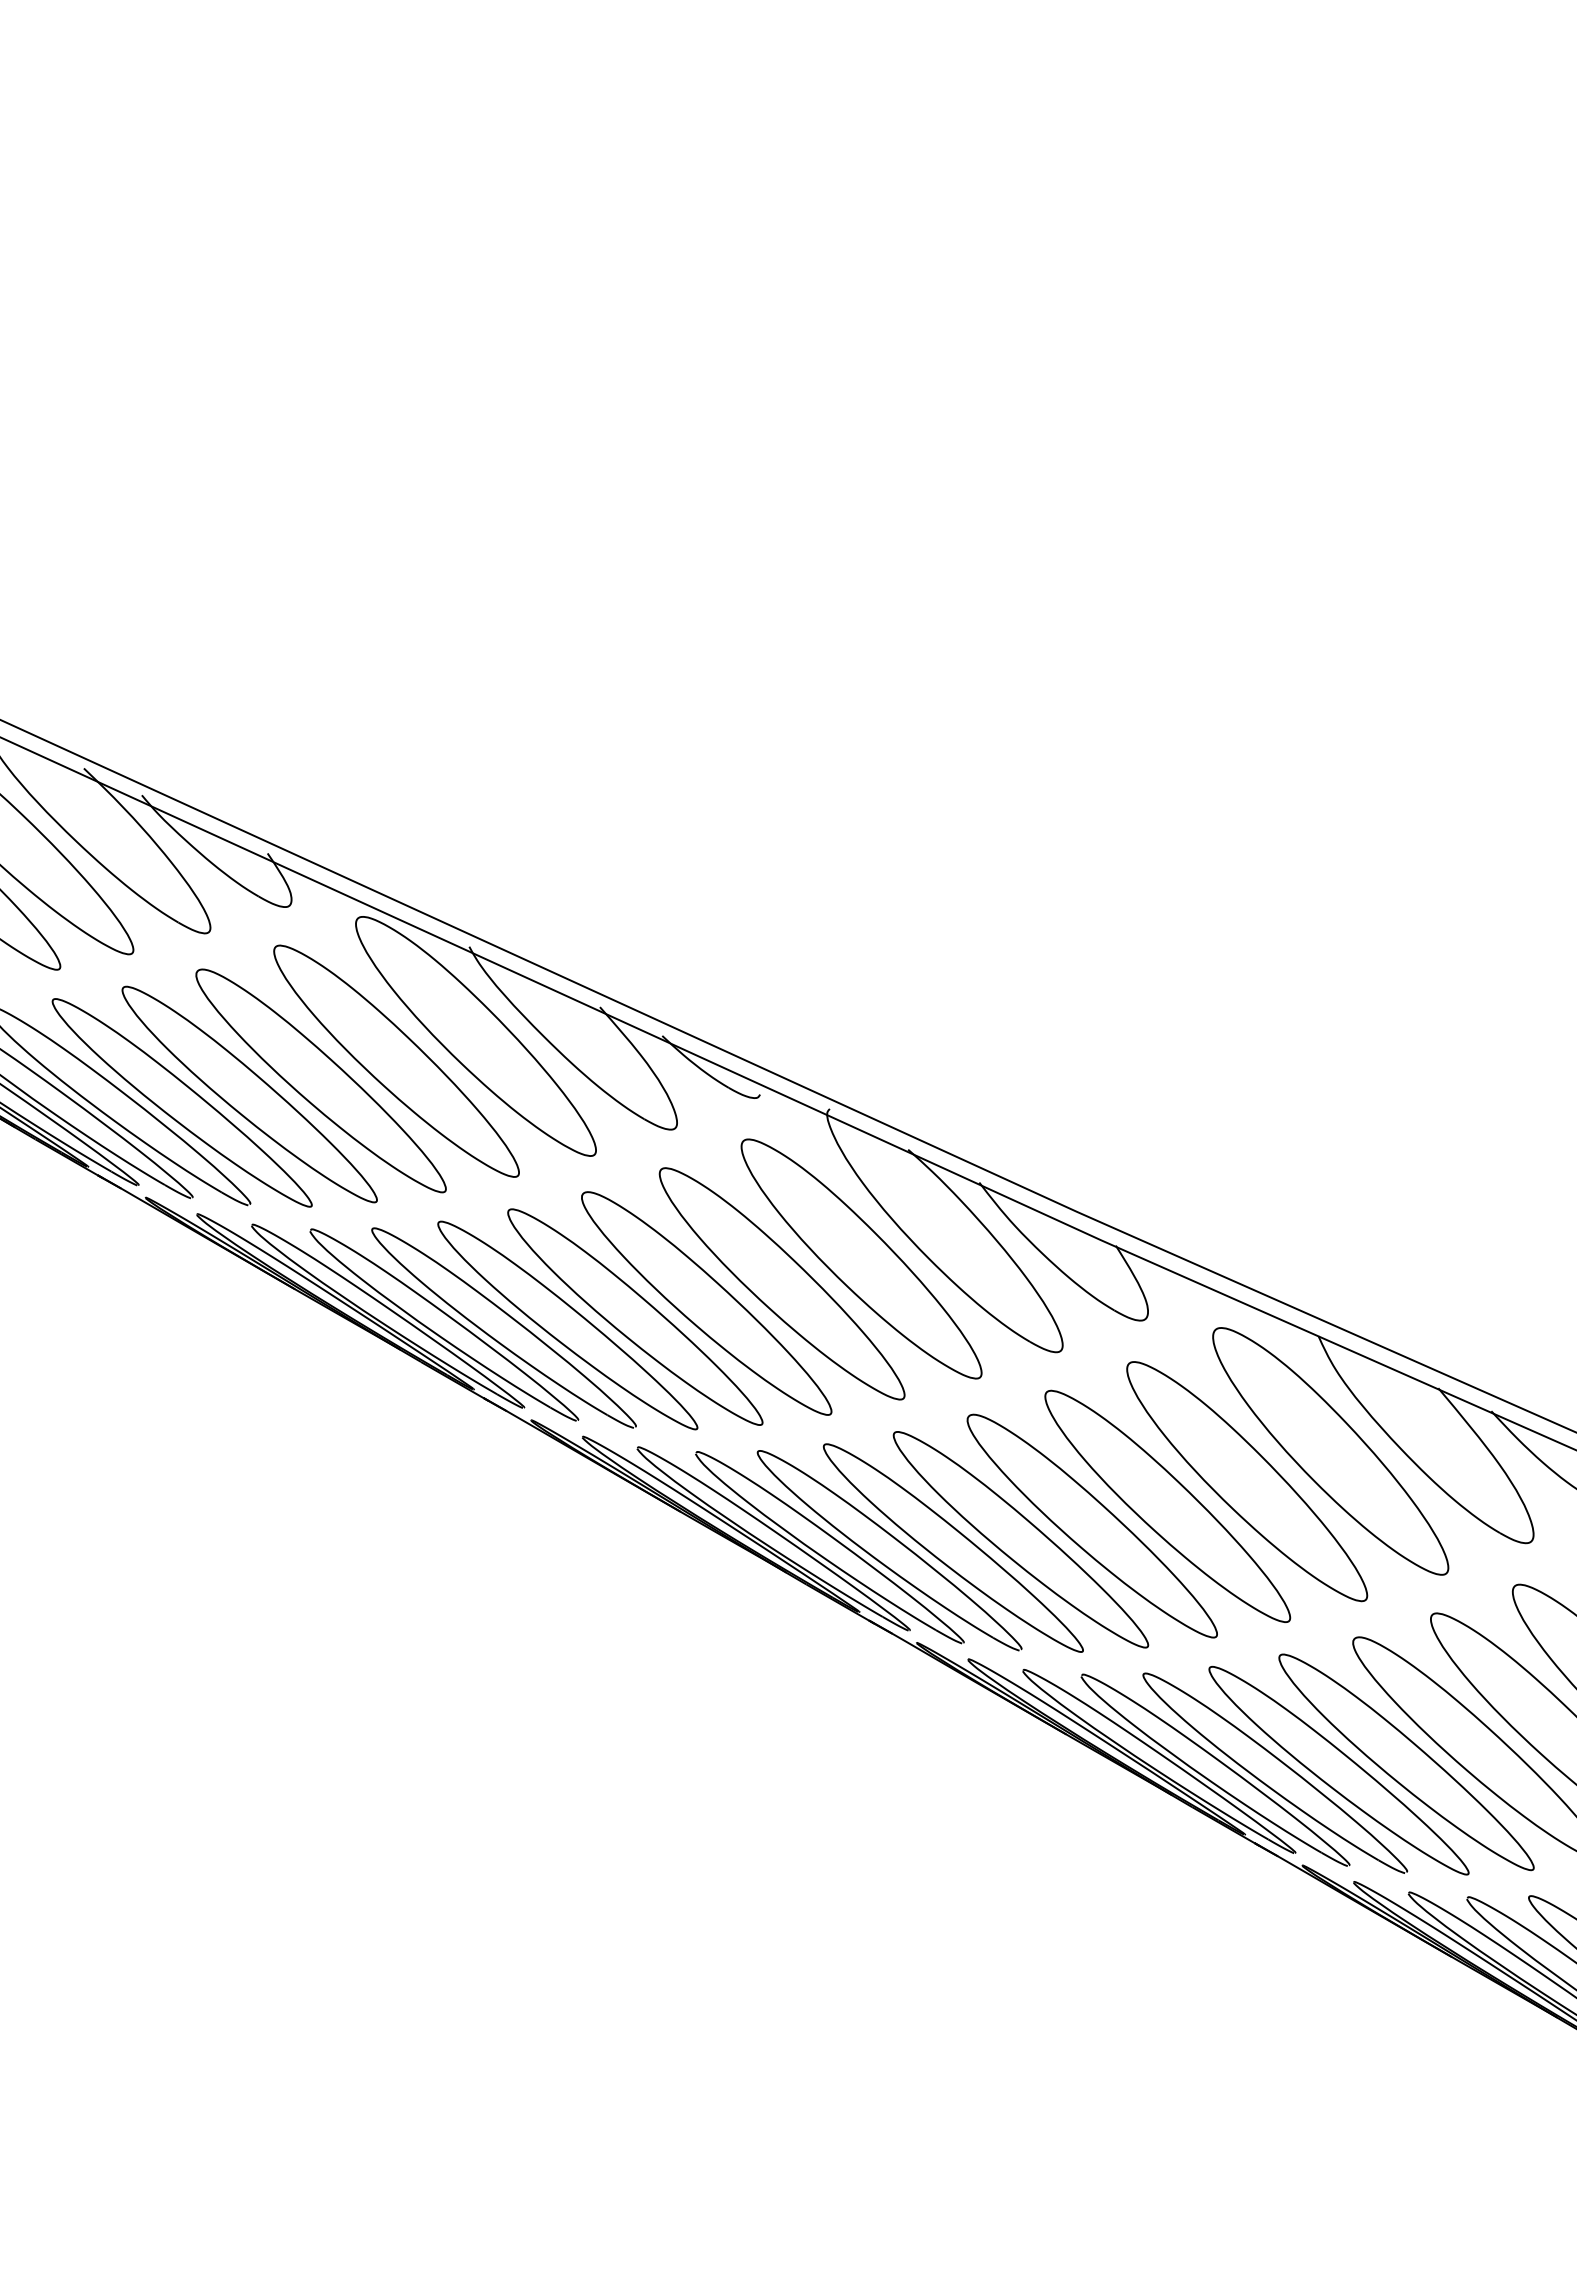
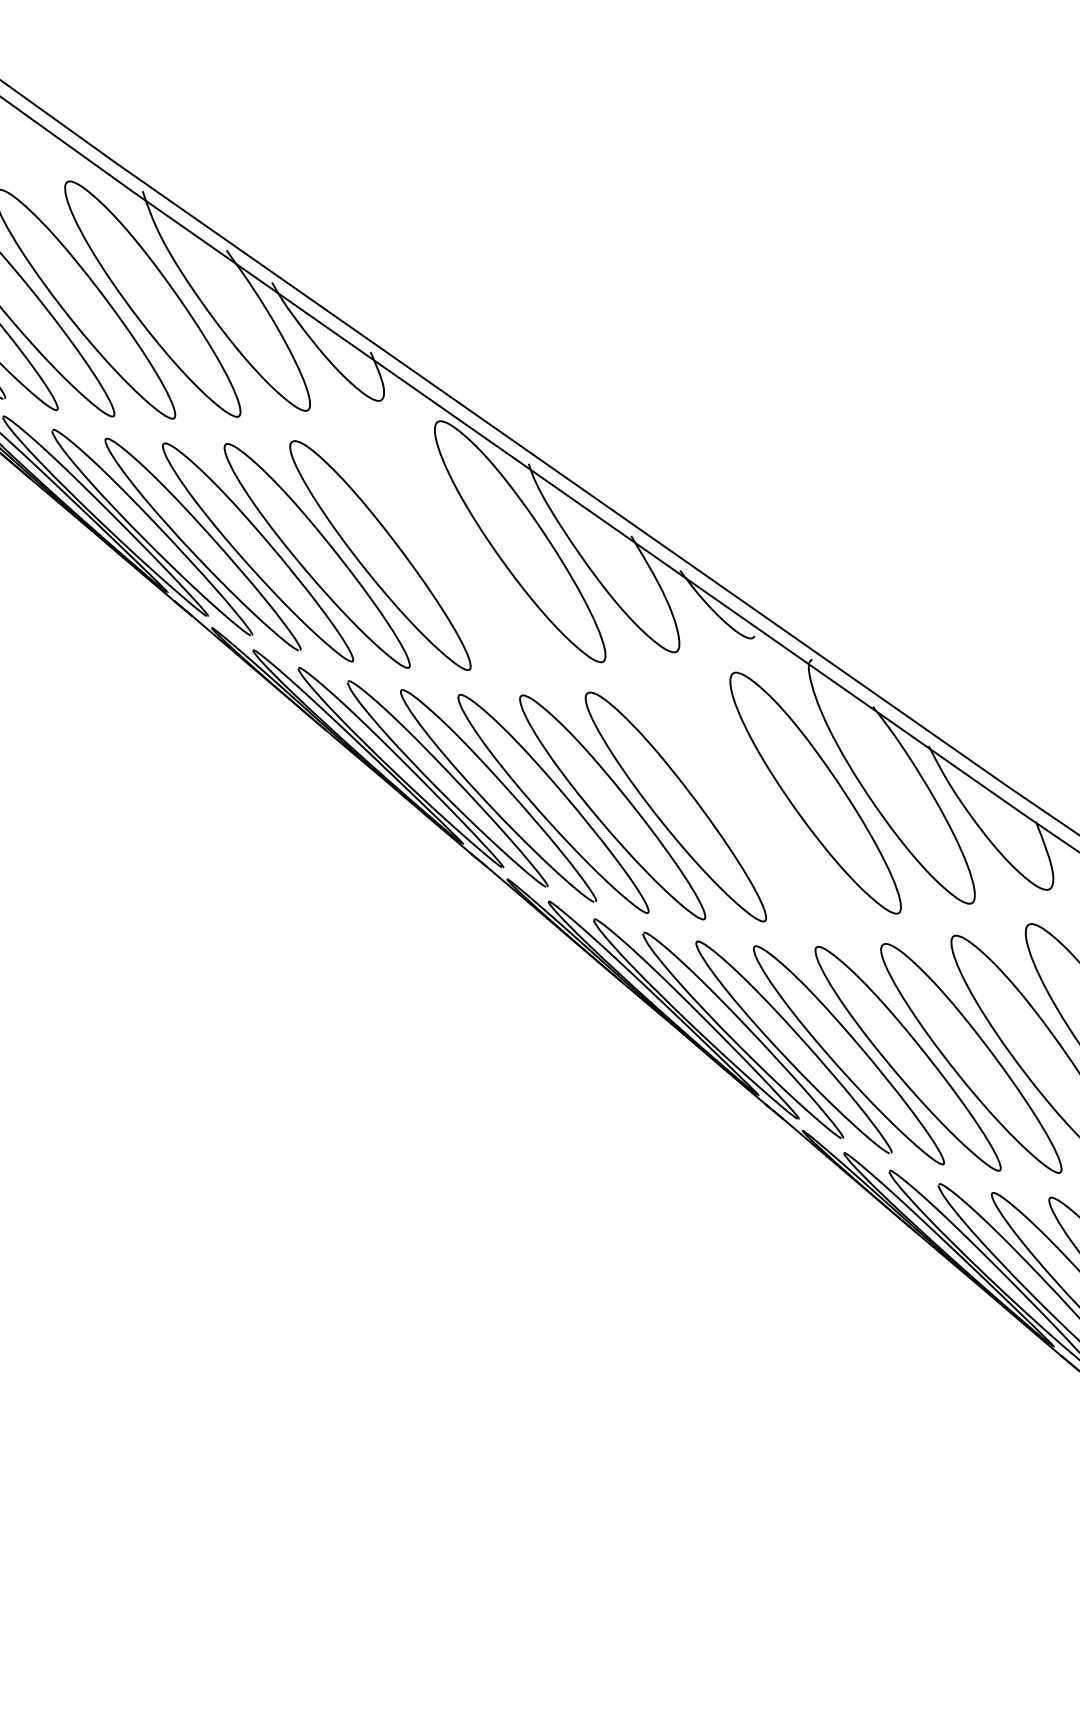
part: (396, 1060) -> (448, 549), removed
part: (781, 1283) -> (743, 801), removed

